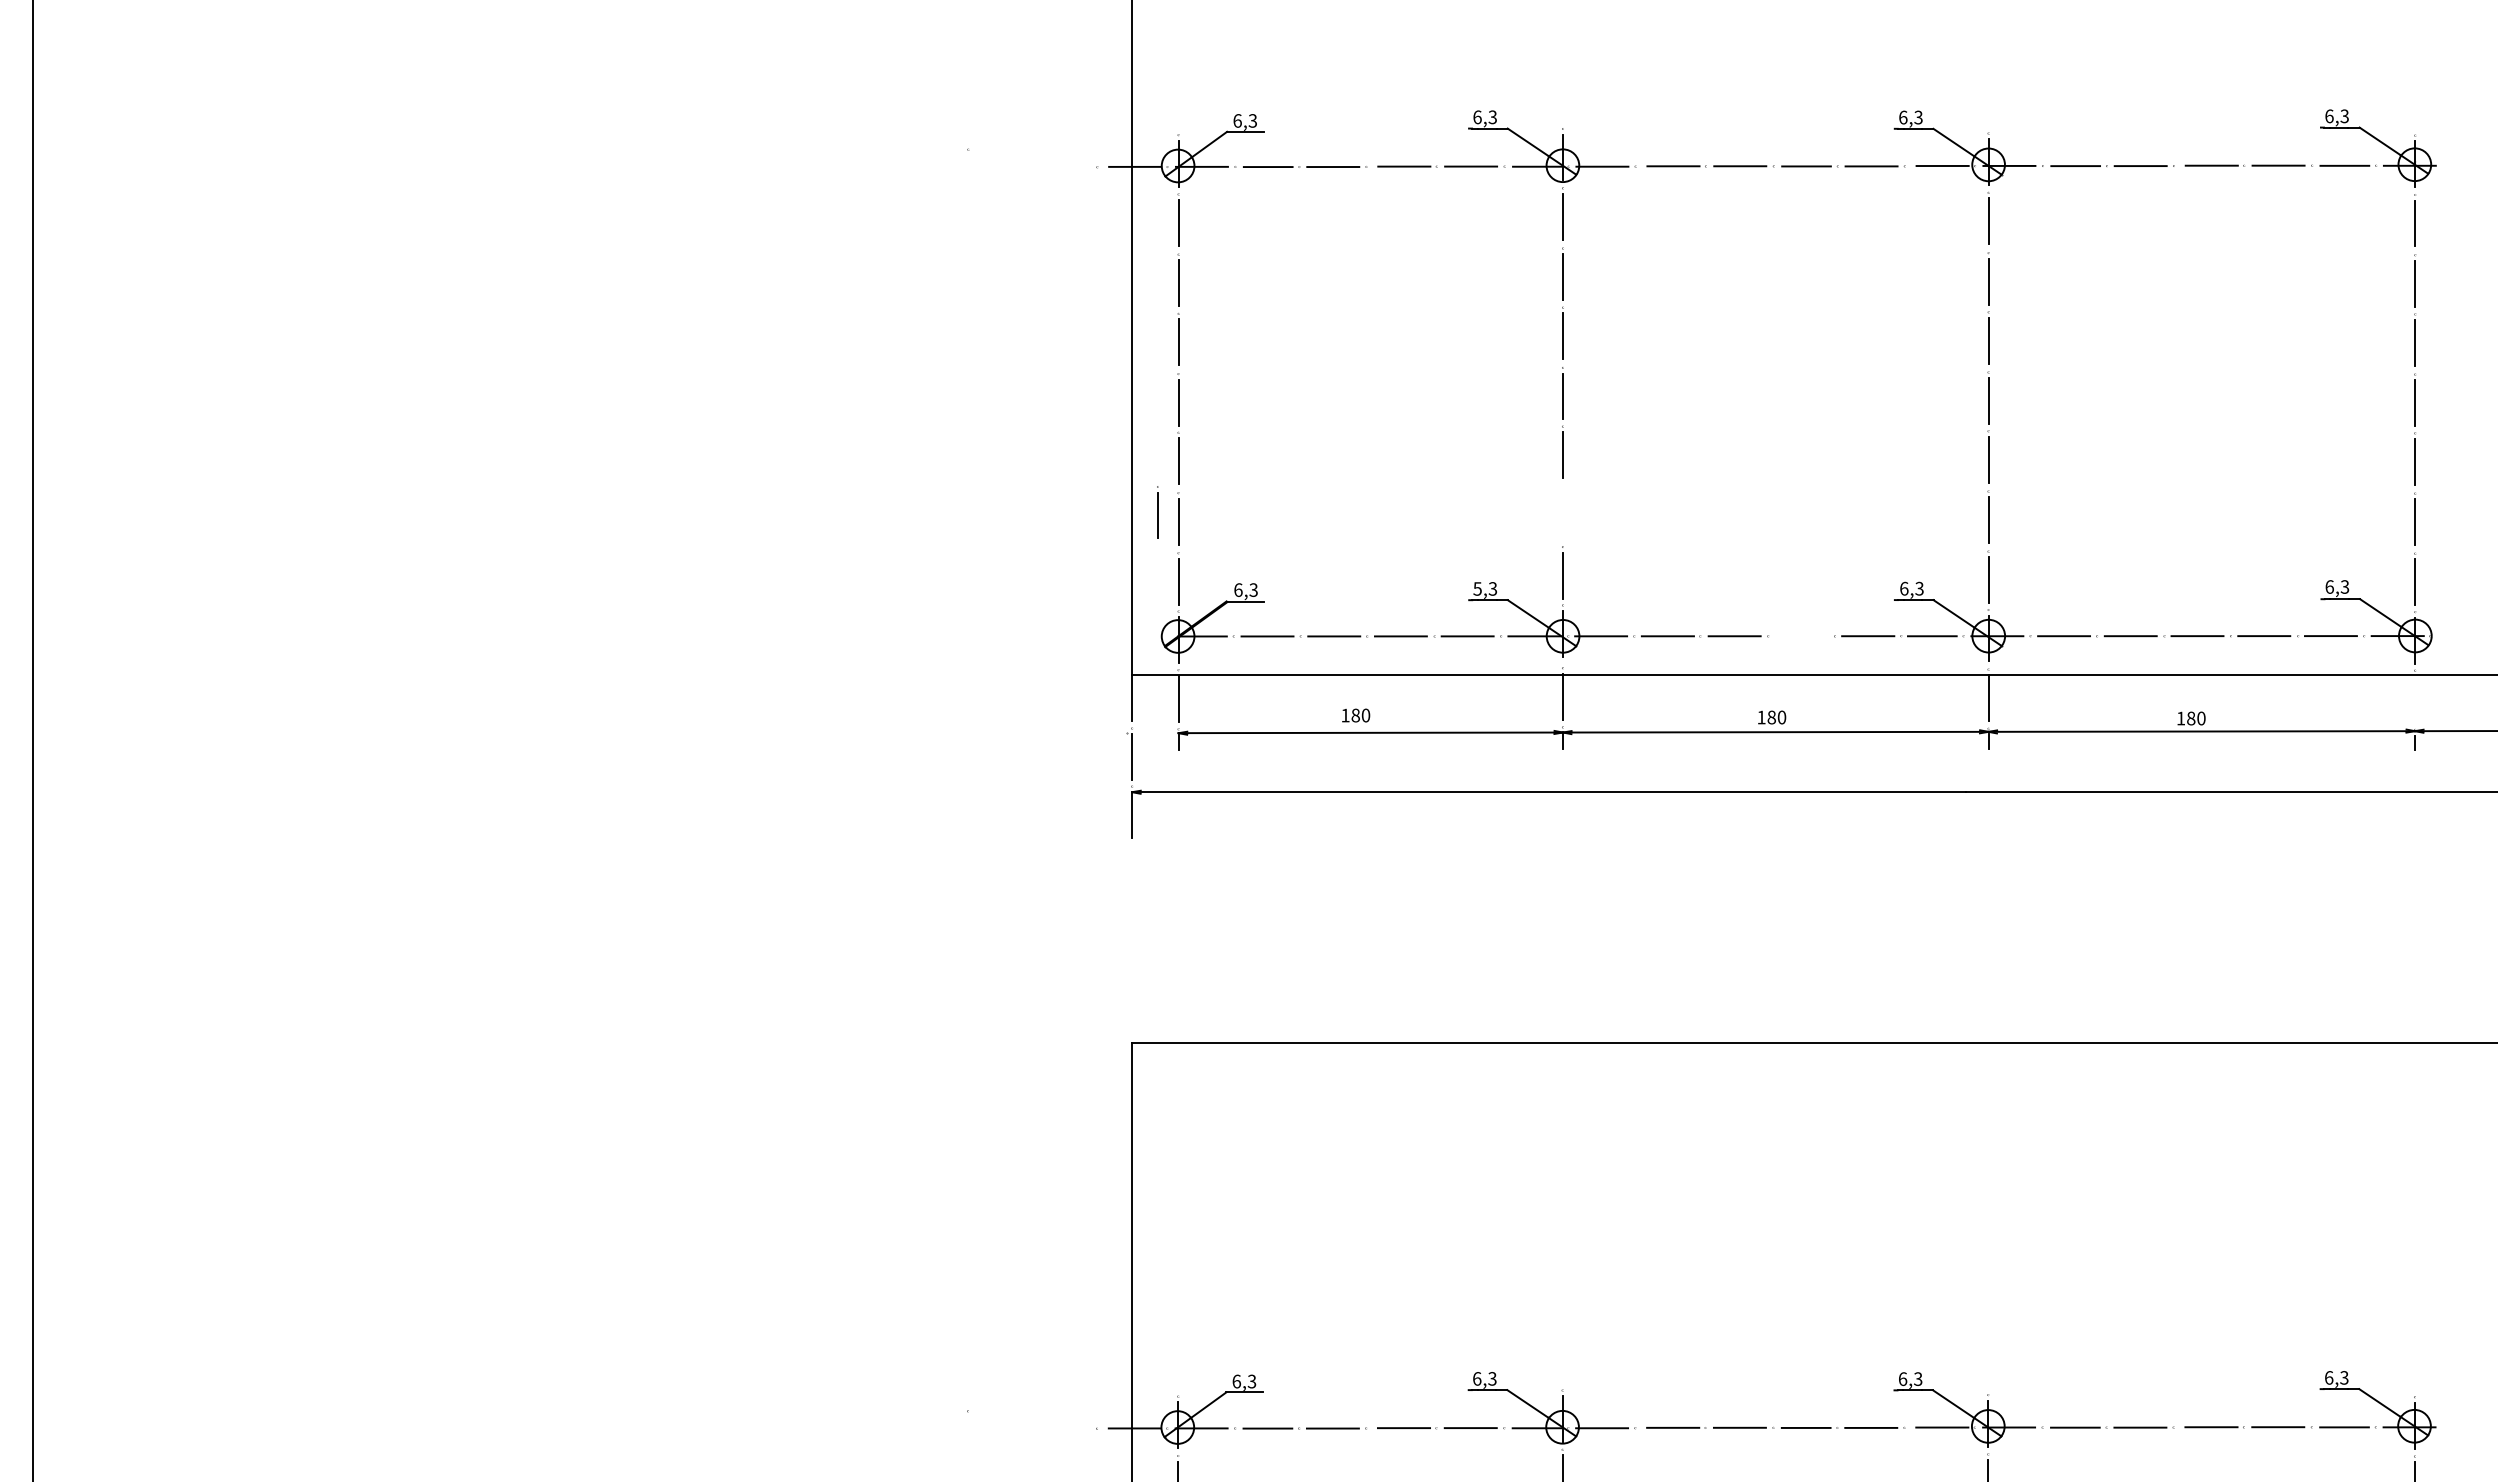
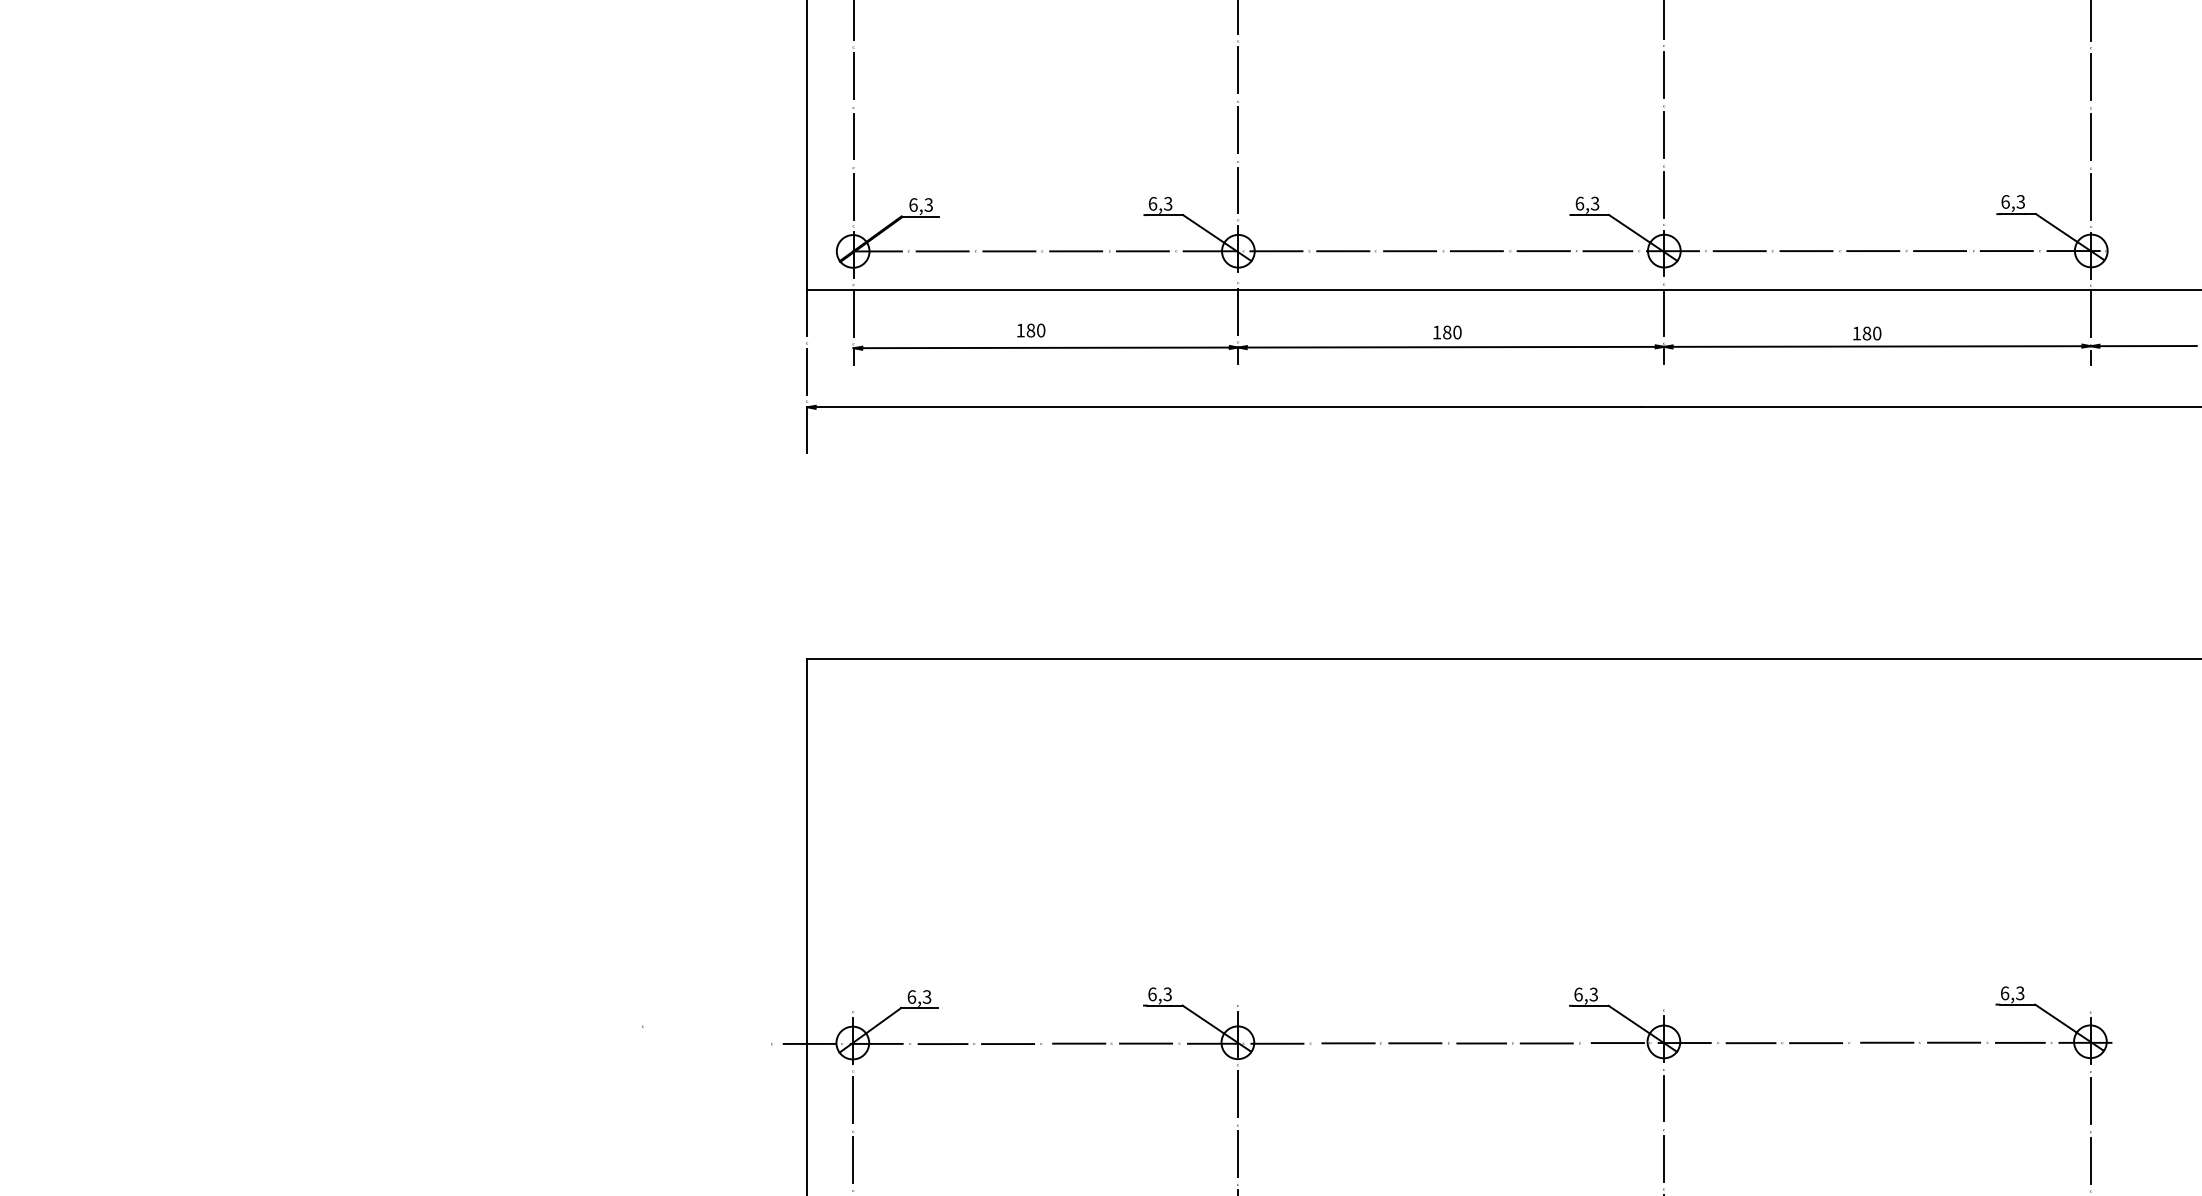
line: (1157, 512) -> (1237, 127), moved
text: (1477, 588) -> (1152, 203), 5,3 -> 6,3
line: (1801, 636) -> (1476, 251), added
line: (2415, 699) -> (2091, 314), added

